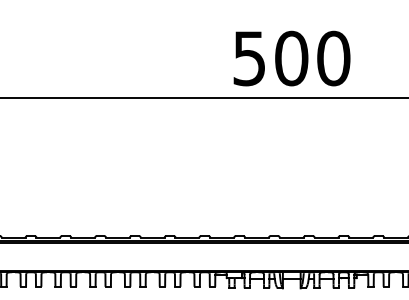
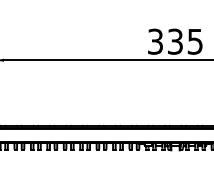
text: (291, 58) -> (175, 41), 500 -> 335

